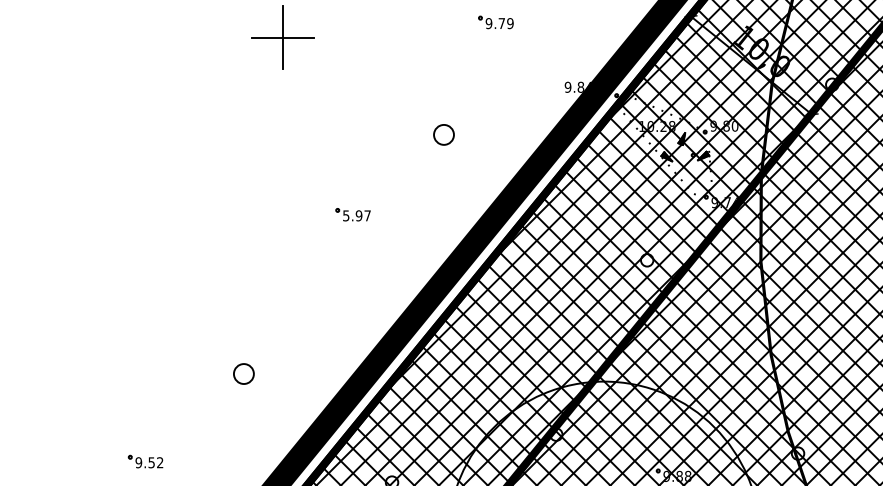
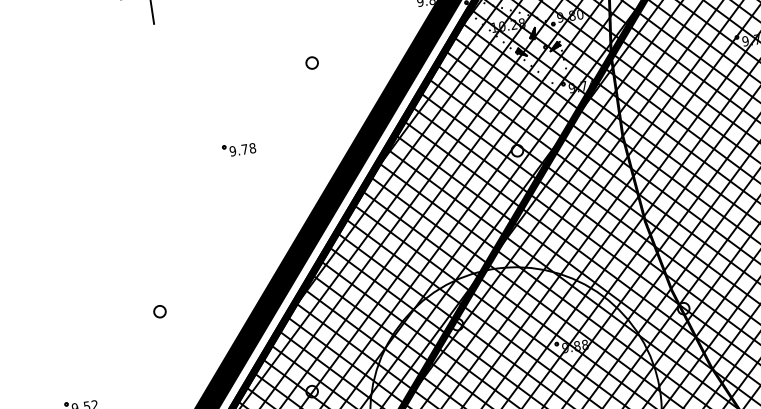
part: (443, 135) -> (311, 63), size x0.62
text: (356, 215) -> (242, 149), 5.97 -> 9.78
part: (243, 373) -> (159, 311), size x0.62

